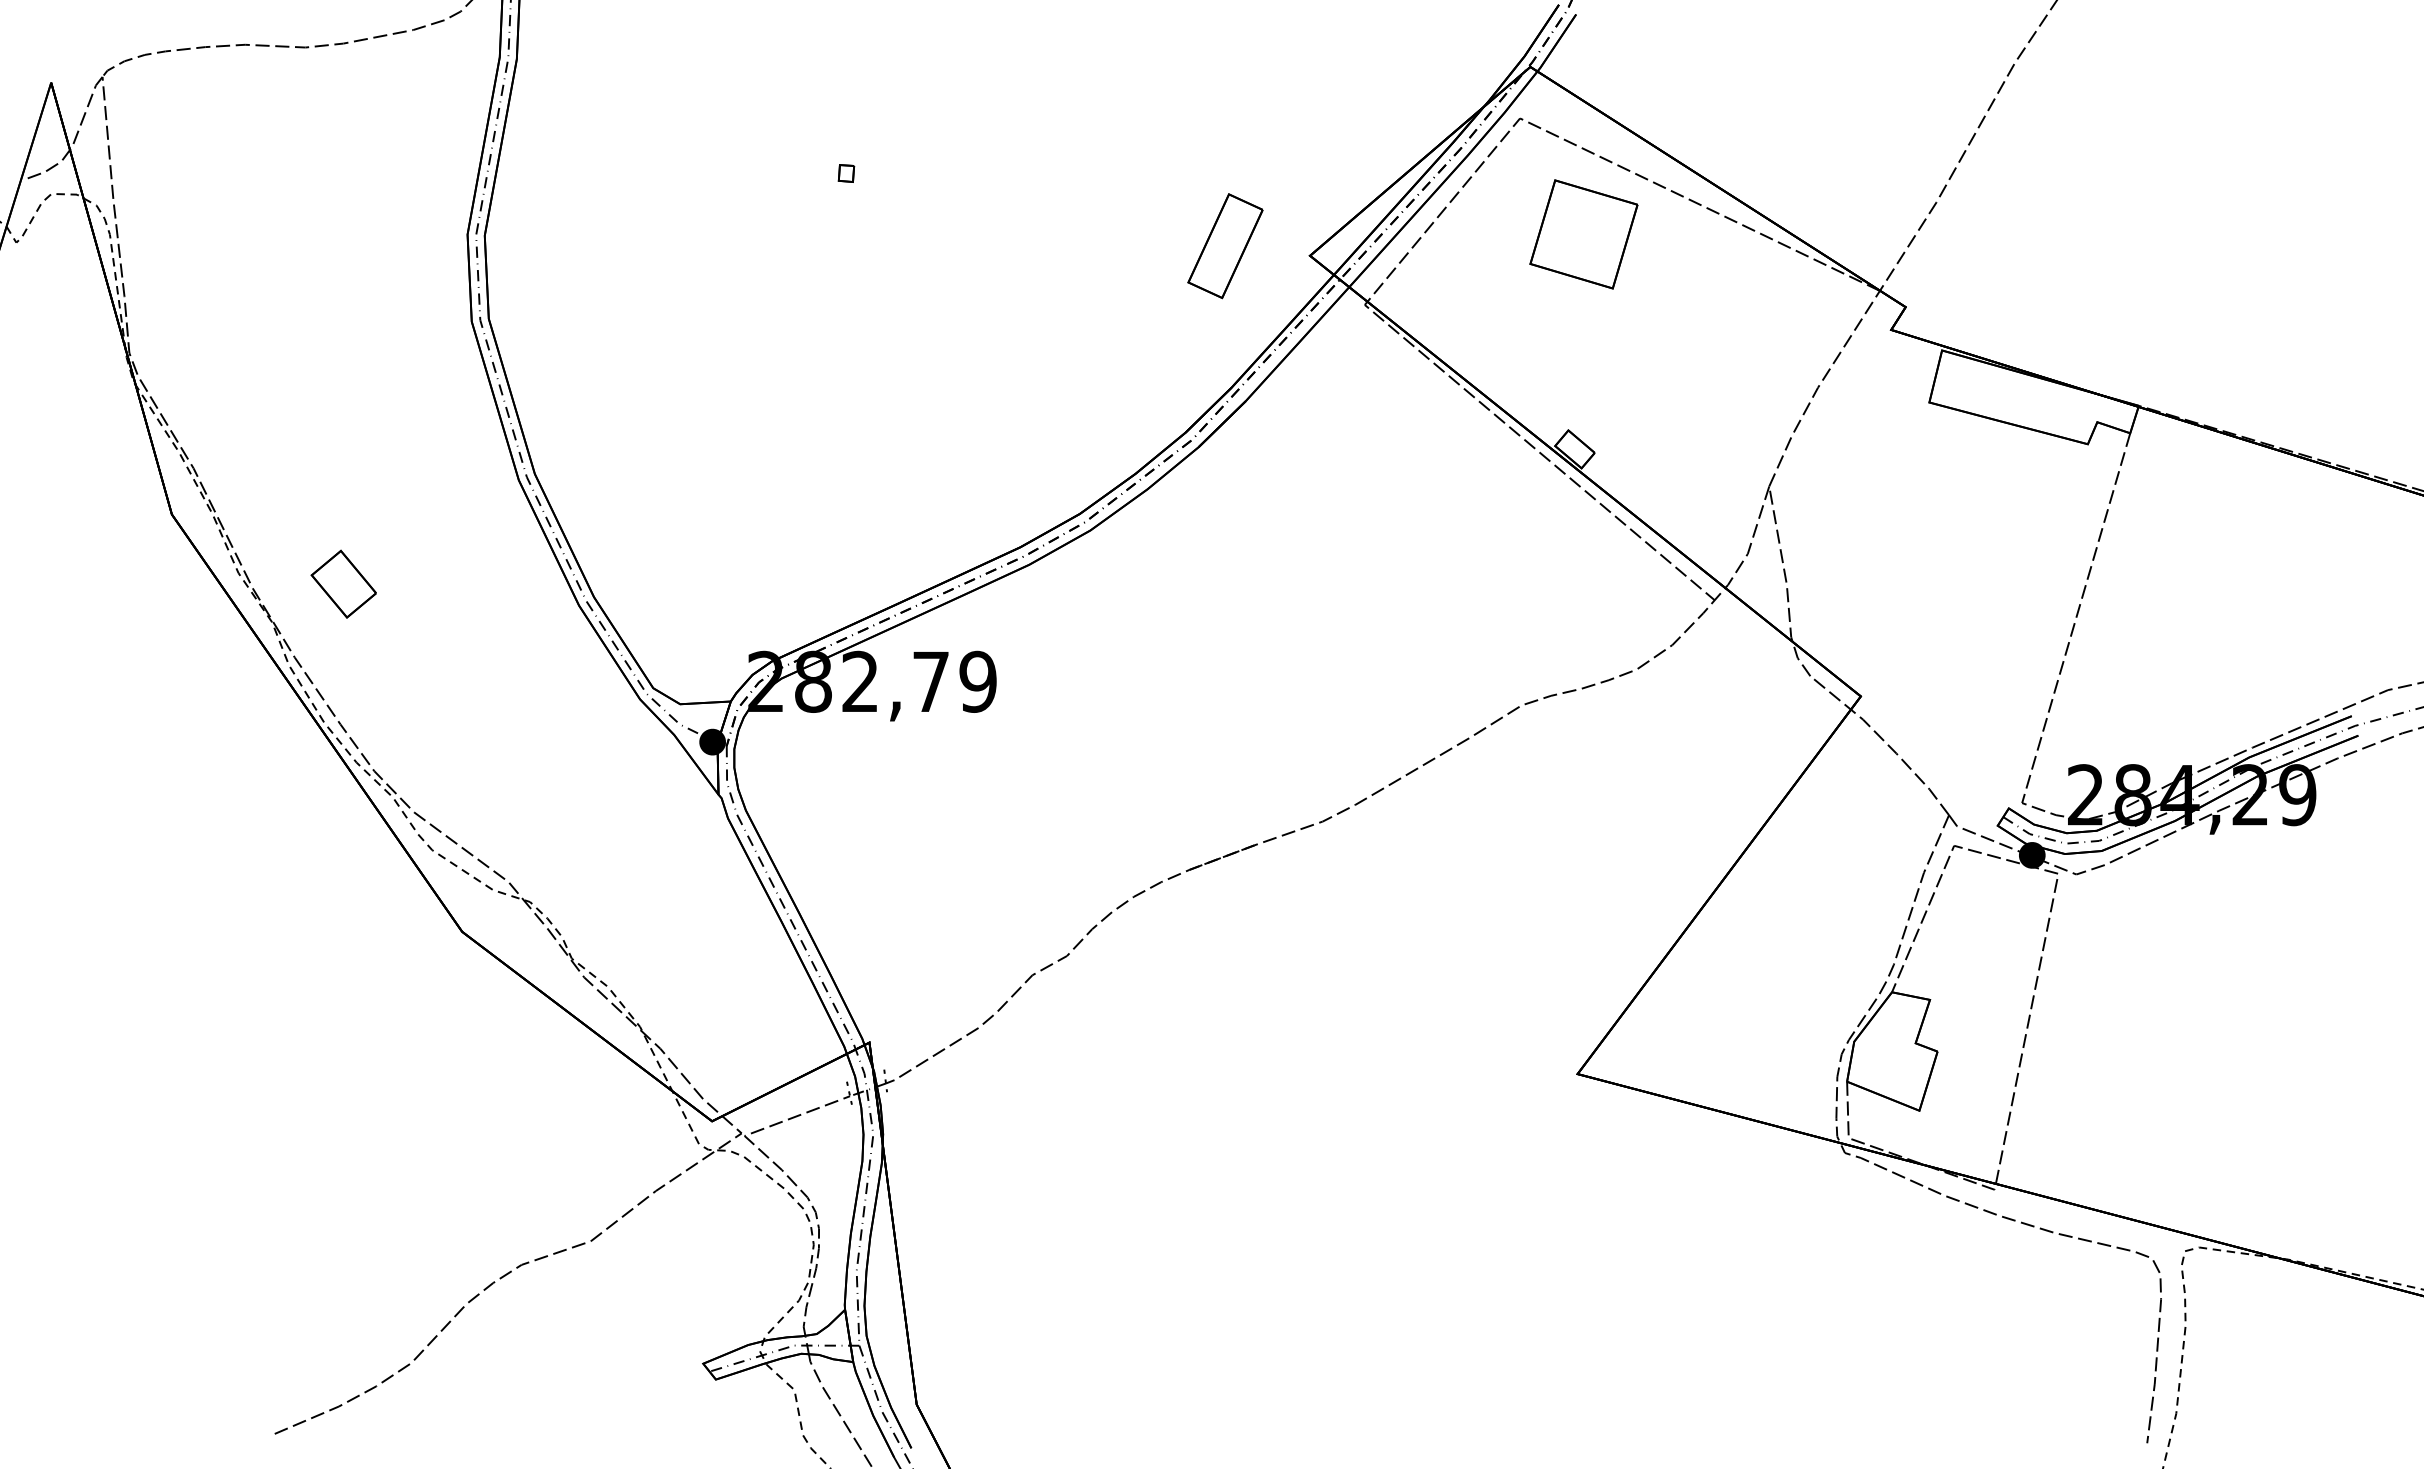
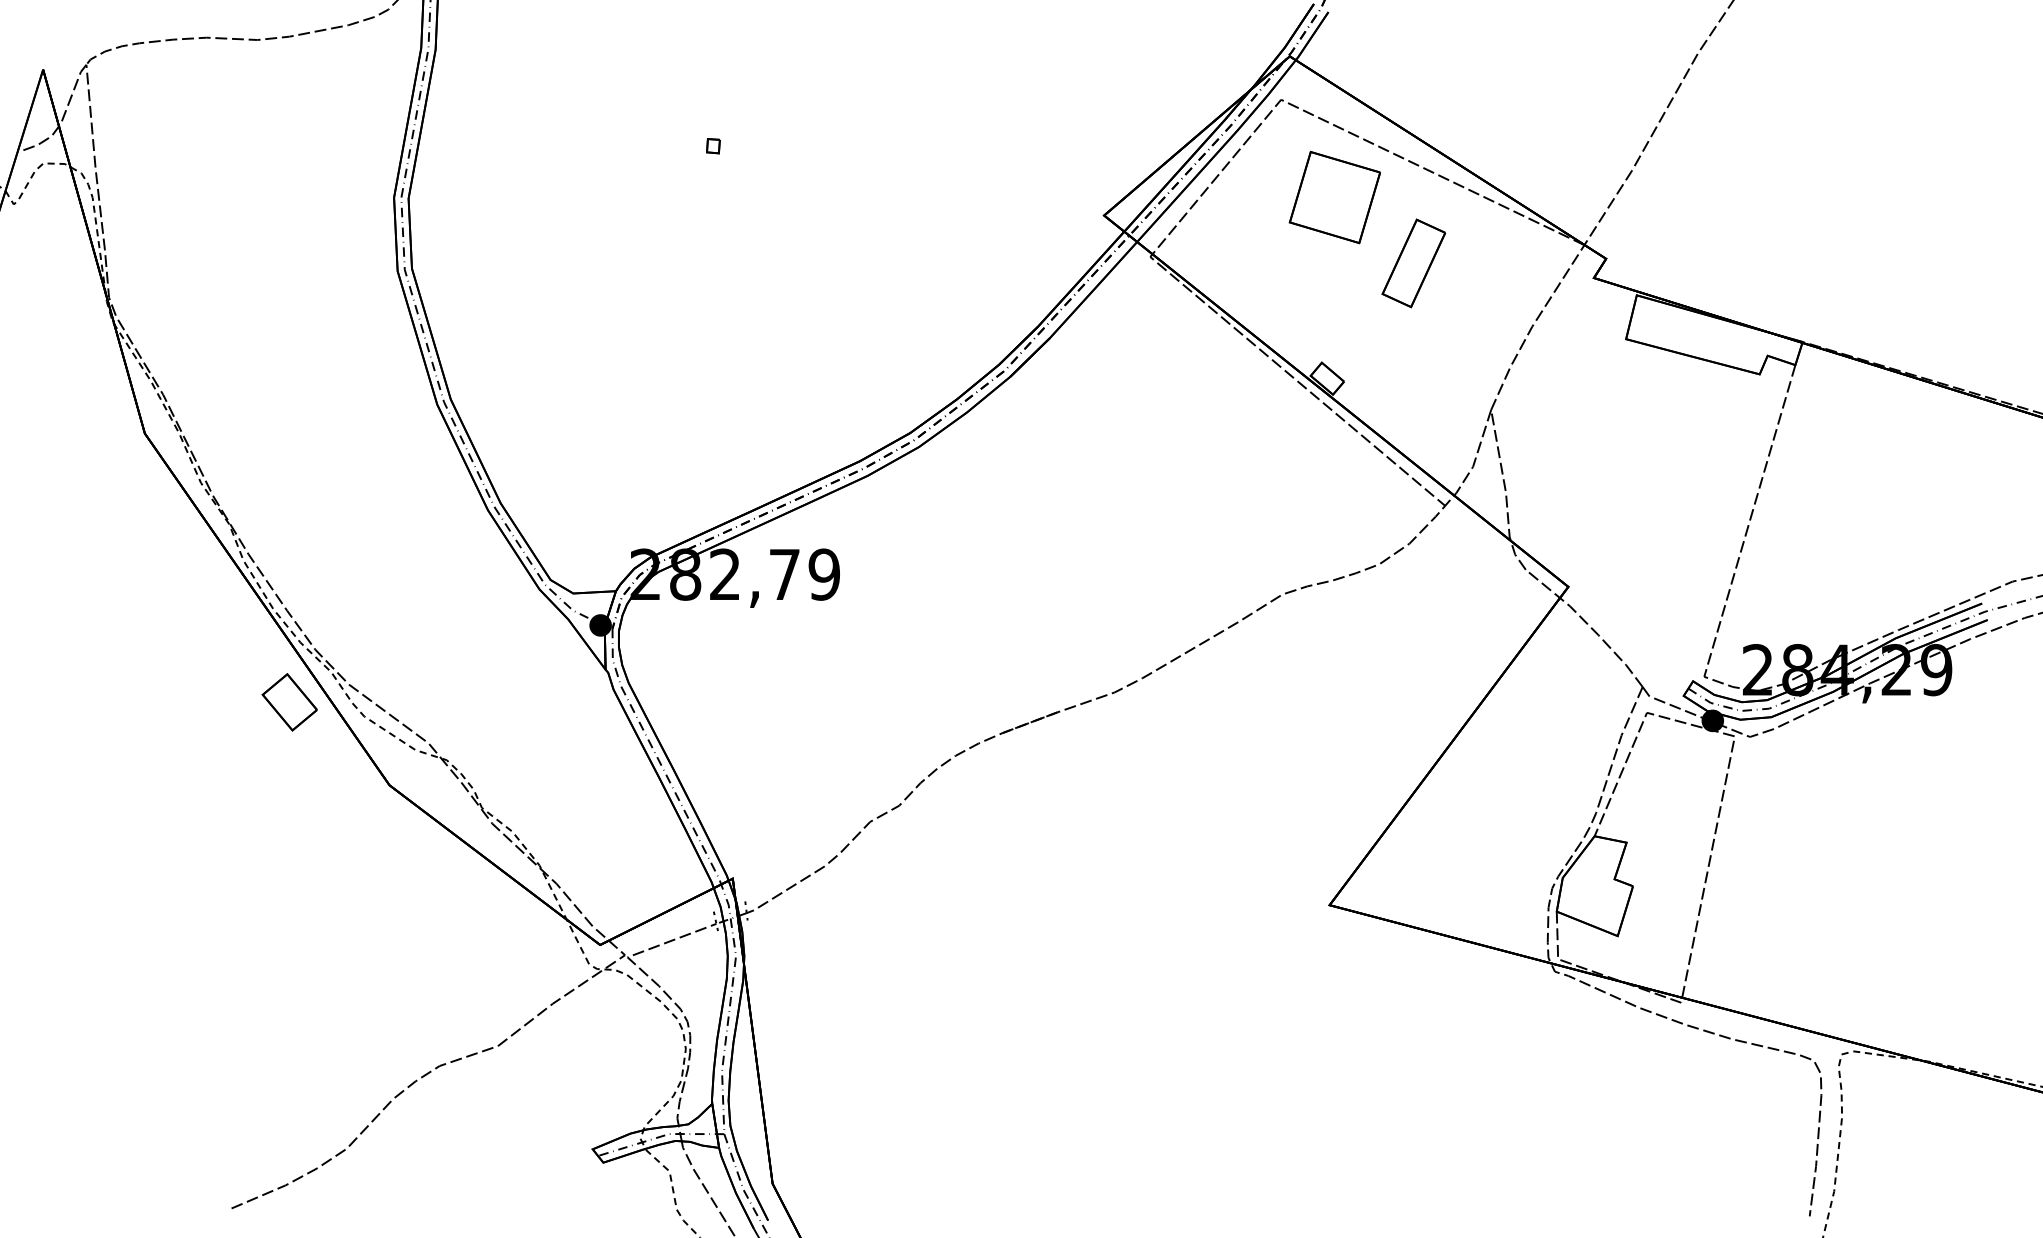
part: (1225, 246) -> (1413, 263), moved
part: (343, 584) -> (289, 702), moved

